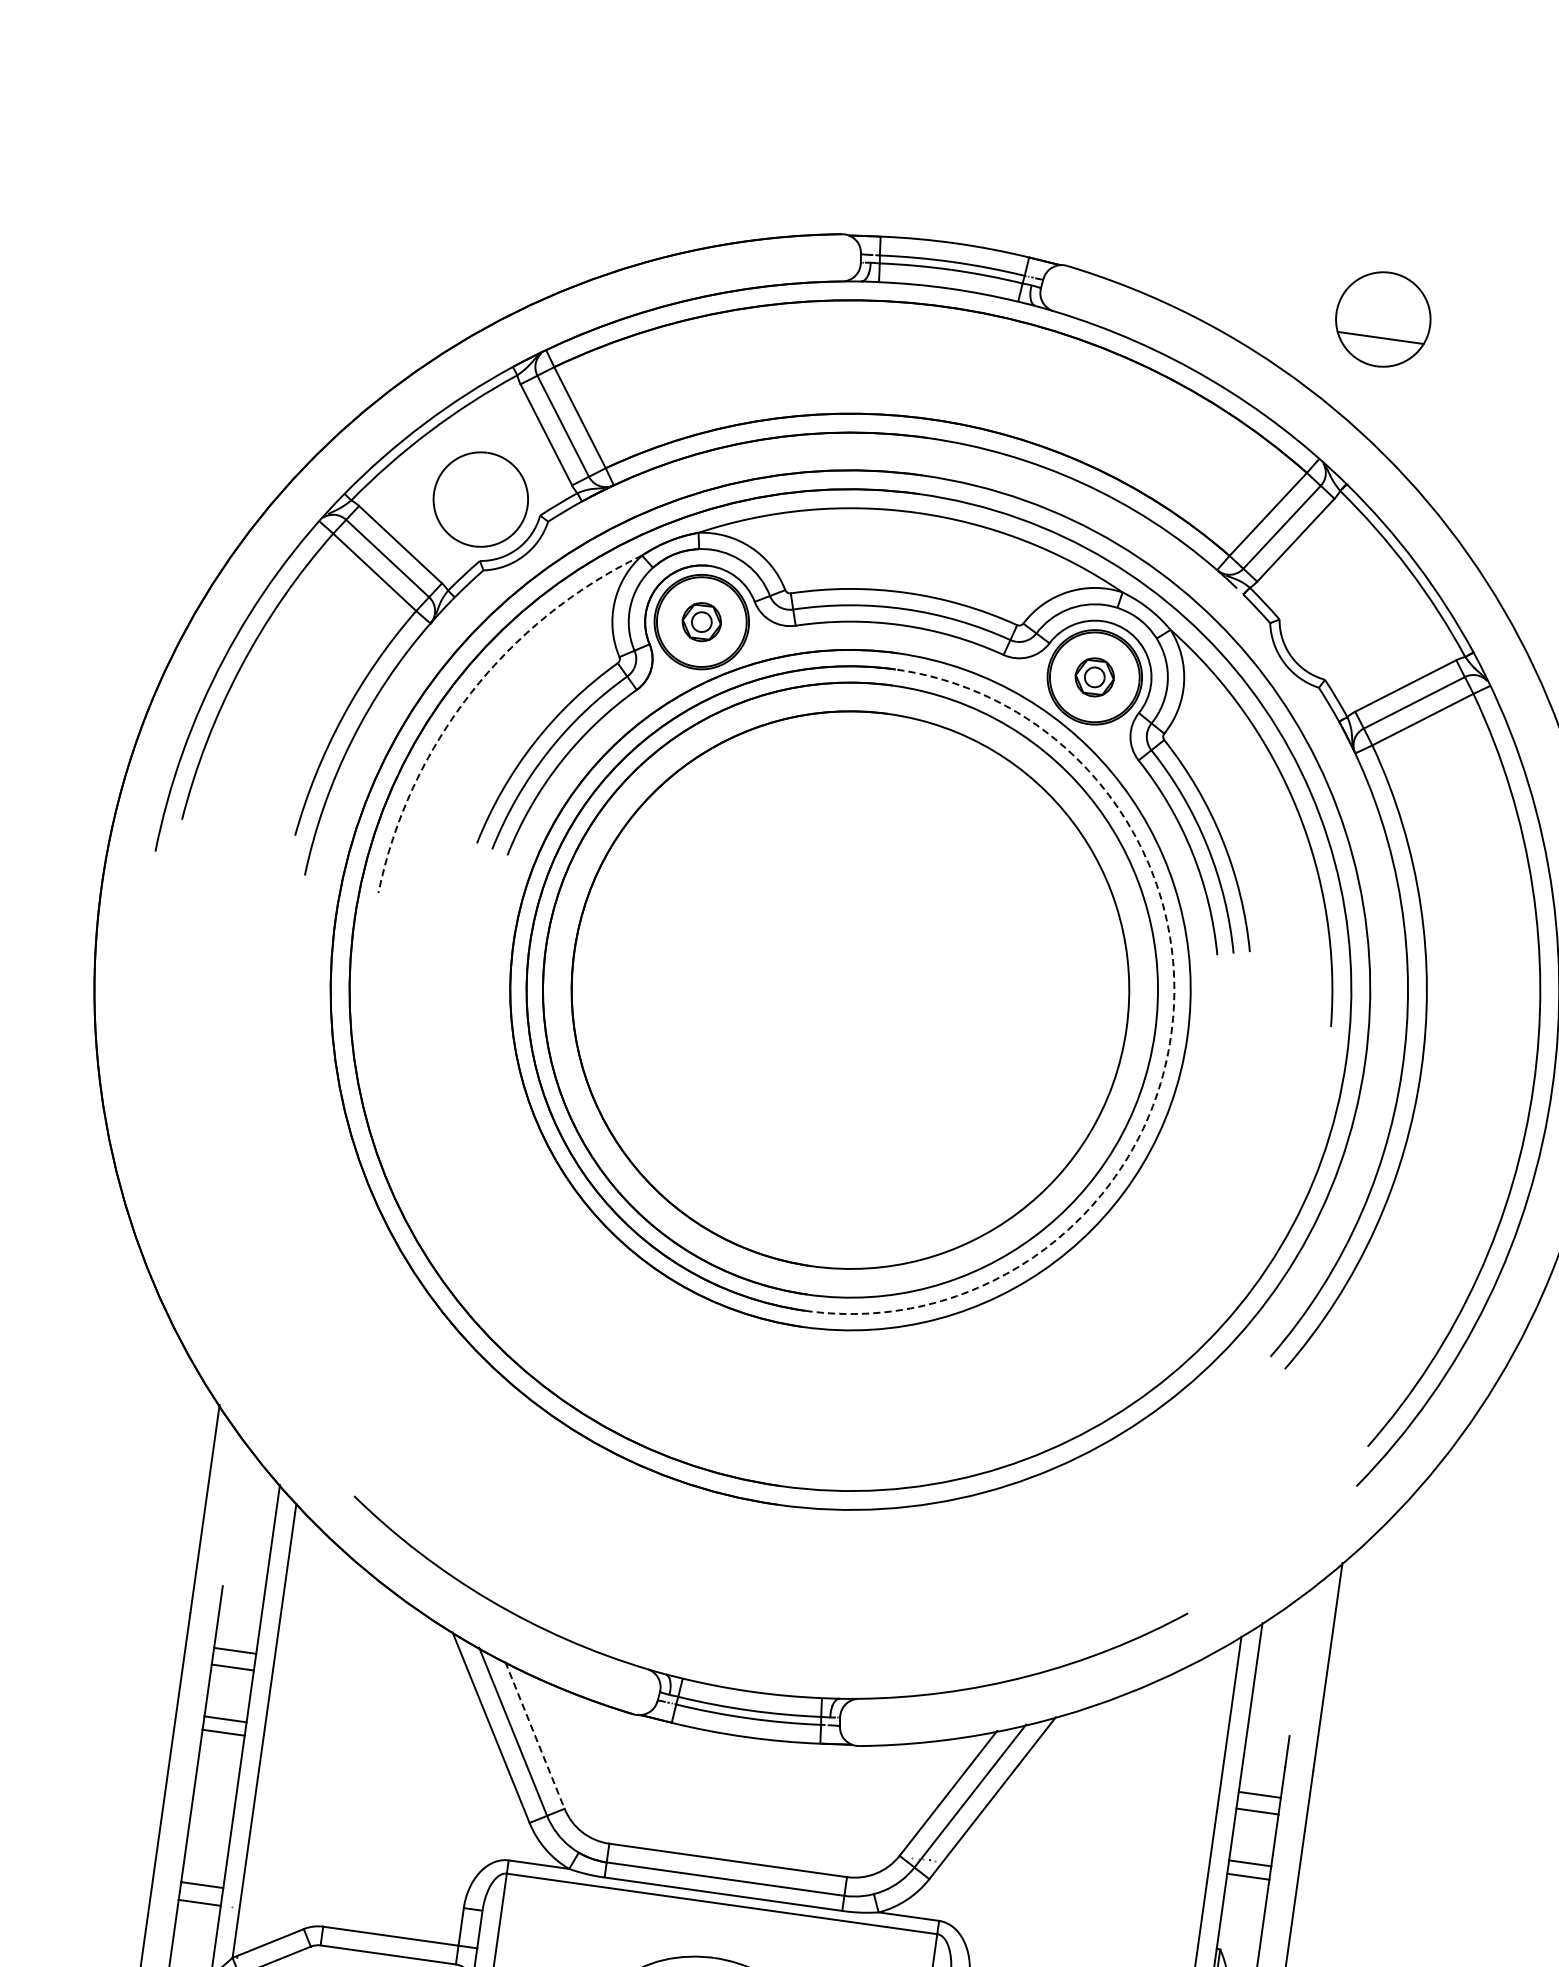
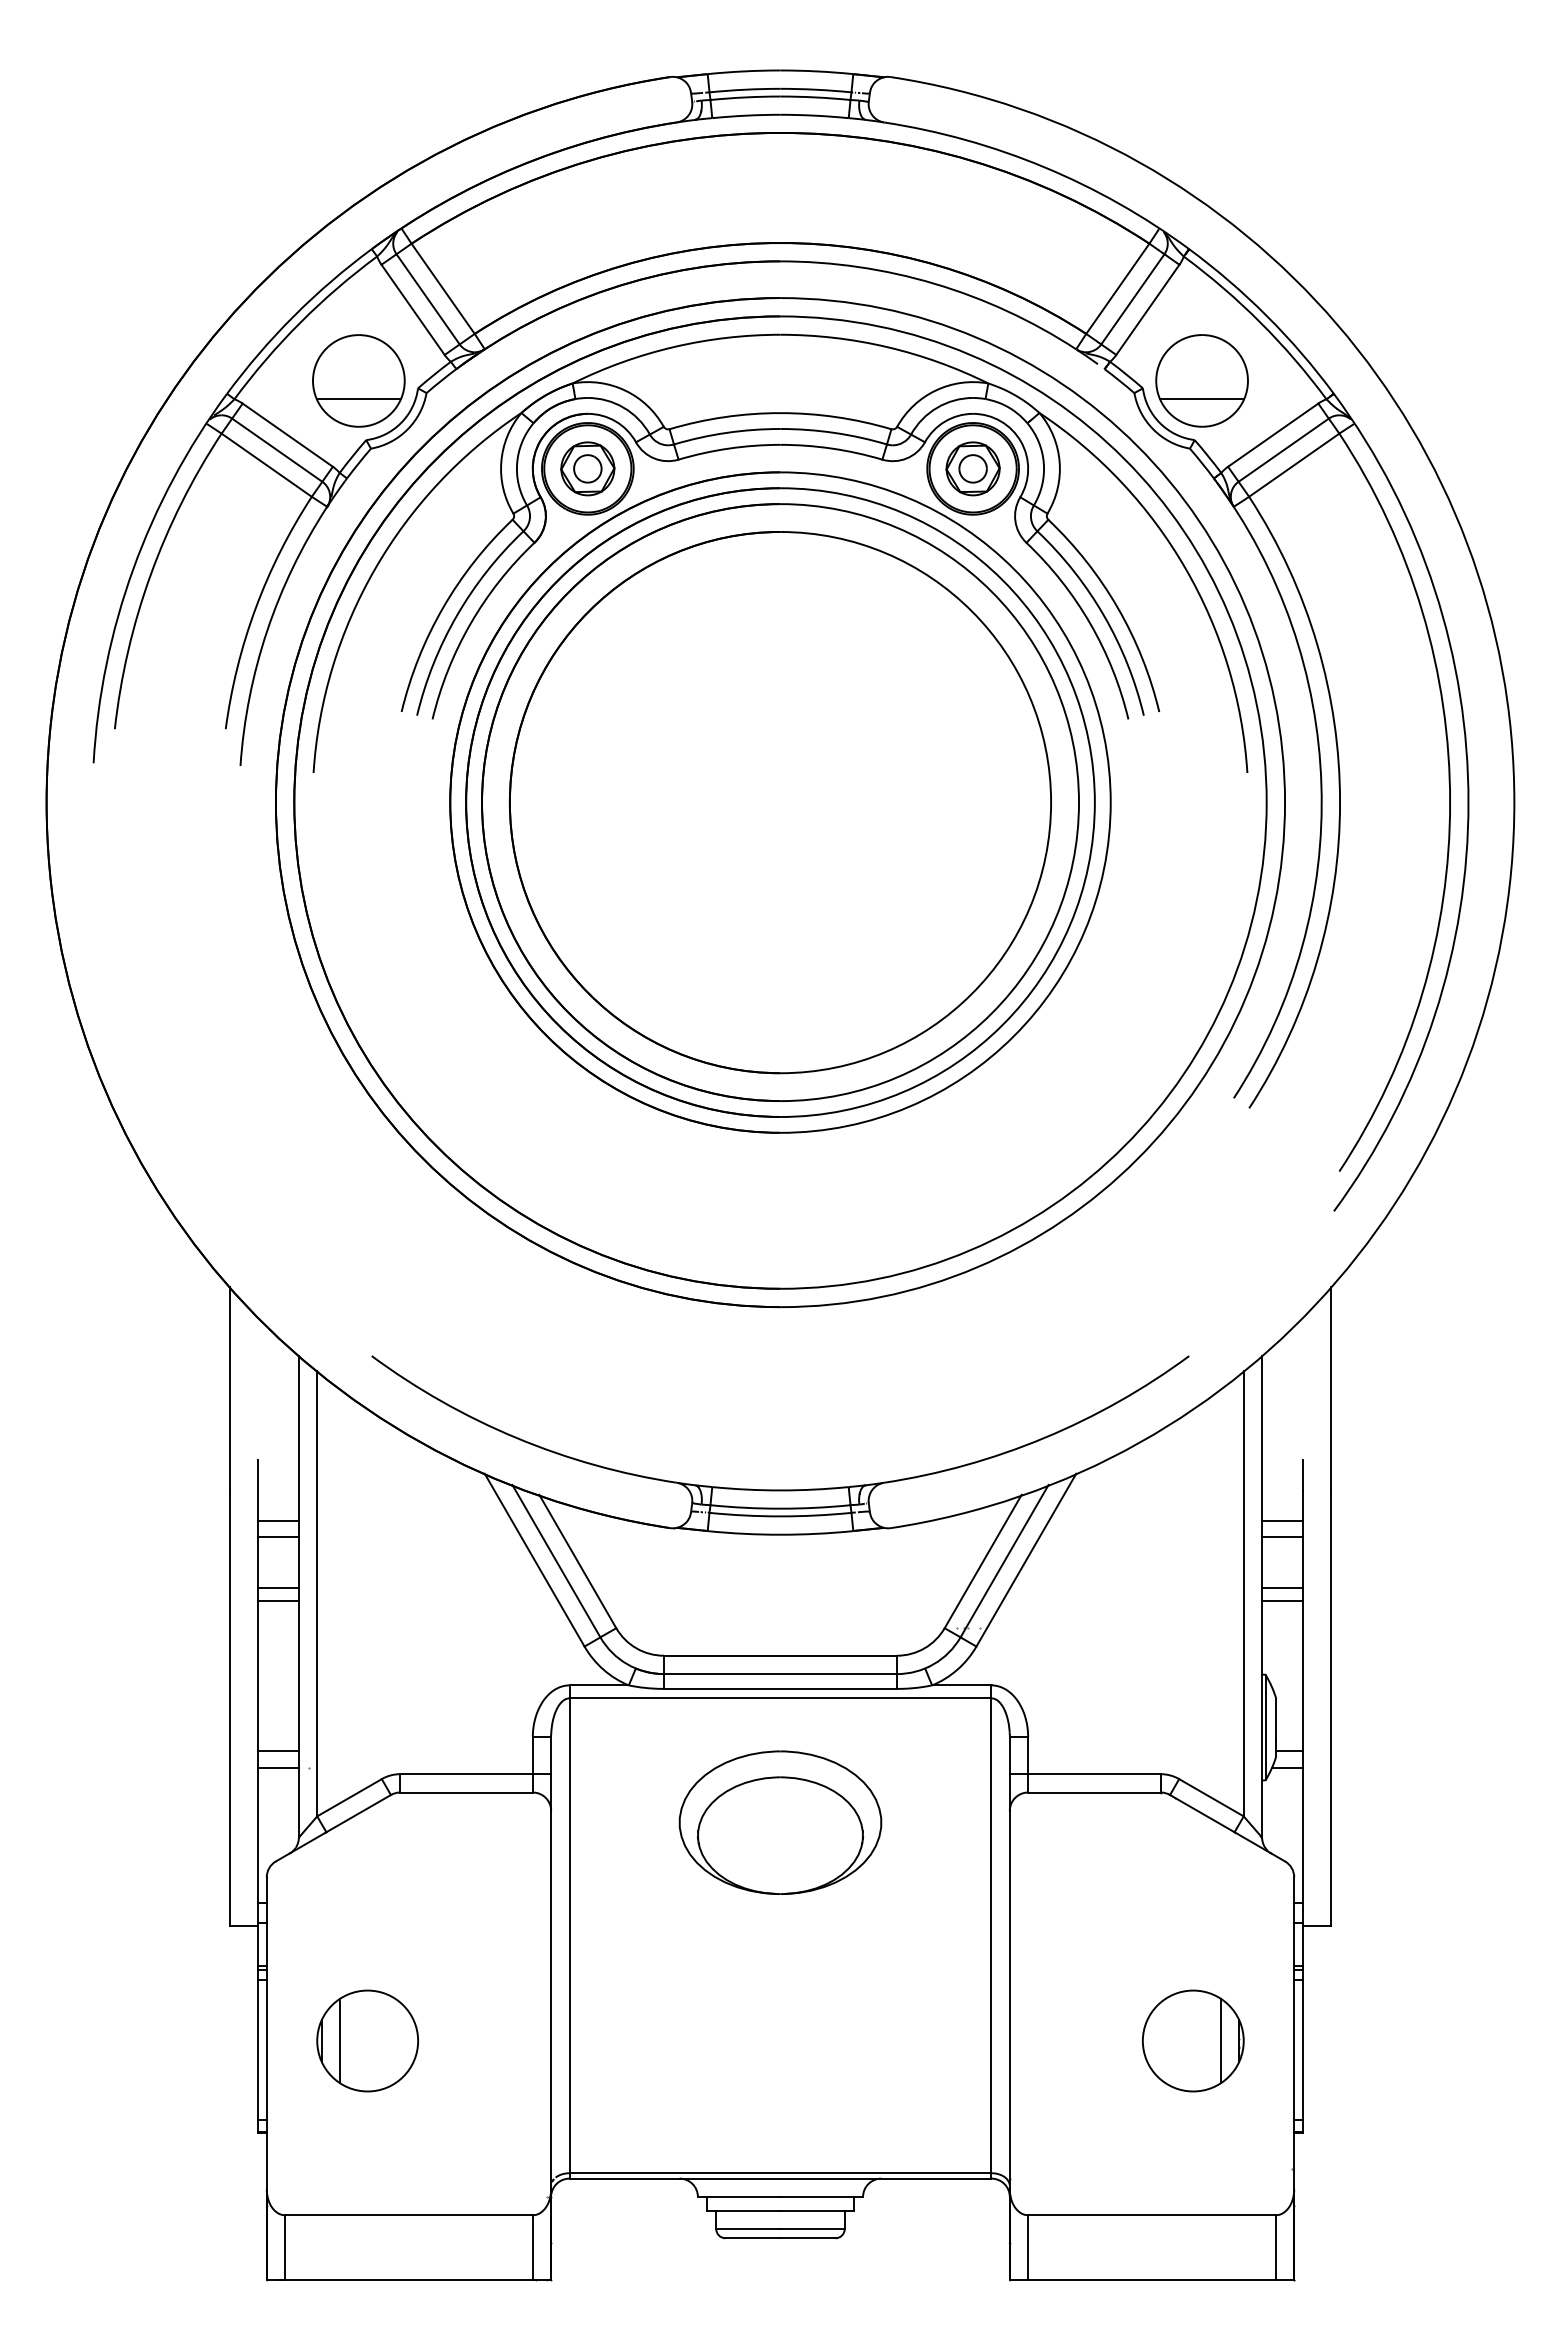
part: (1382, 319) -> (1201, 380), moved
line: (477, 517) -> (358, 398), added
part: (701, 621) -> (587, 468), size x1.43
part: (1094, 676) -> (972, 468), size x1.43
arc: (470, 693) -> (375, 568), dashed -> solid
arc: (1170, 1035) -> (1094, 802), dashed -> solid
line: (534, 1735) -> (577, 1561), dashed -> solid

